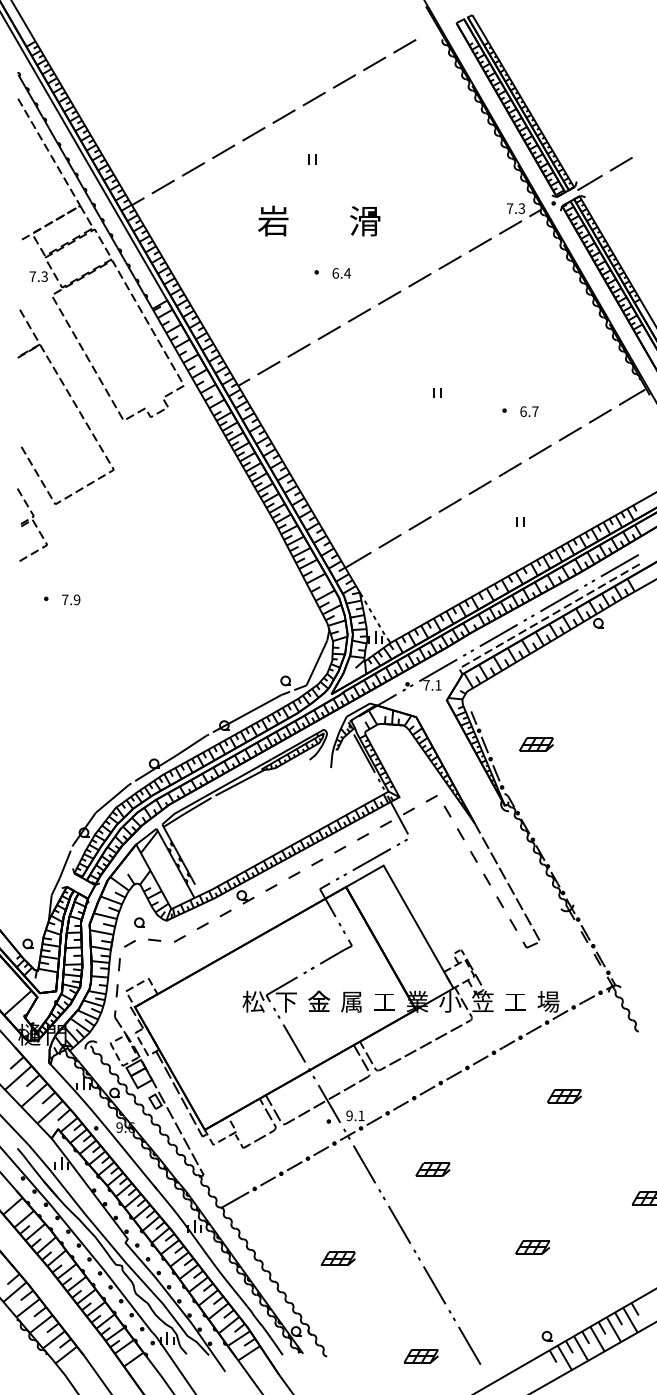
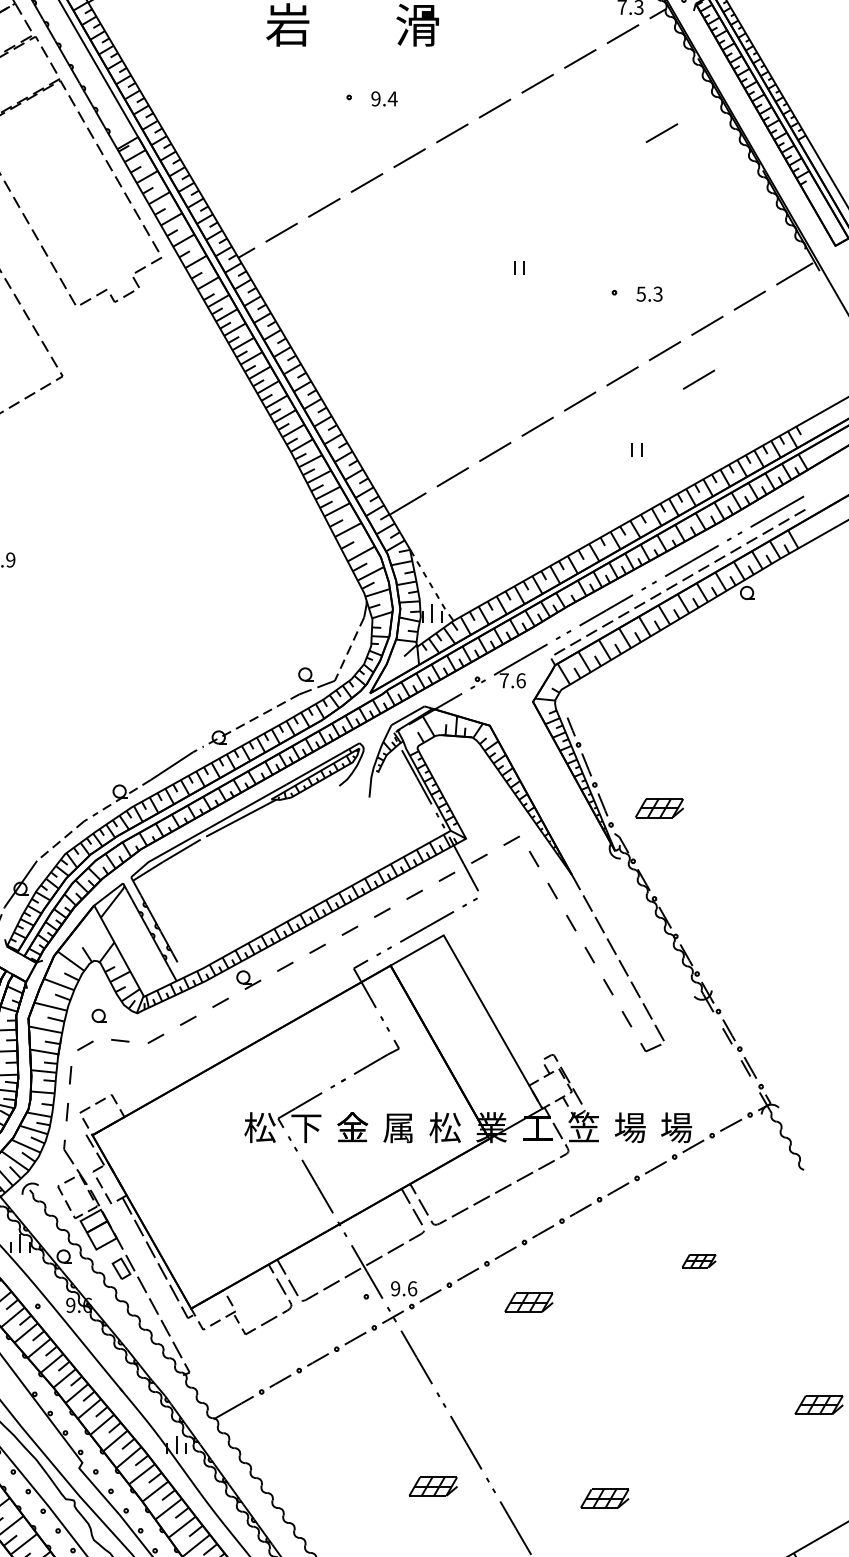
text: (335, 273) -> (375, 99), 6.4 -> 9.4
line: (537, 297) -> (661, 132), added
text: (529, 411) -> (649, 293), 6.7 -> 5.3
line: (563, 472) -> (697, 380), added
line: (316, 662) -> (348, 648), solid -> dashed
text: (438, 685) -> (521, 680), 7.1 -> 7.6
line: (246, 713) -> (250, 720), solid -> dashed
part: (535, 744) -> (658, 808), moved
line: (155, 768) -> (121, 798), solid -> dashed
line: (112, 798) -> (60, 840), solid -> dashed
text: (384, 1001) -> (444, 1127), 工 -> 松
text: (450, 1001) -> (538, 1127), 小 -> 工
text: (515, 1001) -> (629, 1127), 工 -> 場
part: (564, 1096) -> (699, 1261), size x0.7
text: (361, 1115) -> (412, 1288), 9.1 -> 9.6
part: (432, 1169) -> (528, 1302), moved
part: (532, 1247) -> (604, 1498), moved
part: (337, 1258) -> (432, 1486), moved

